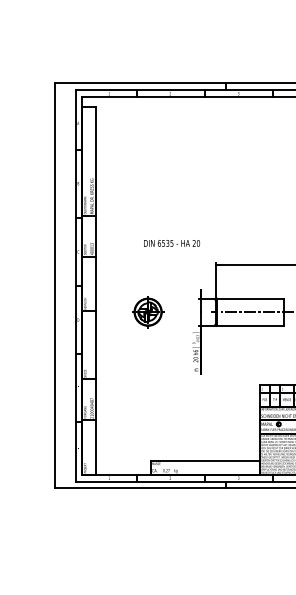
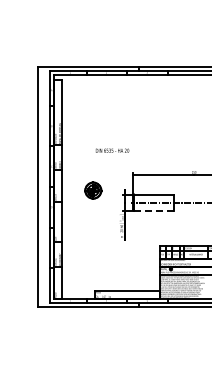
text: (171, 243) -> (112, 150), moved
part: (148, 312) -> (93, 190), moved
line: (251, 325) -> (154, 210), solid -> dashed

